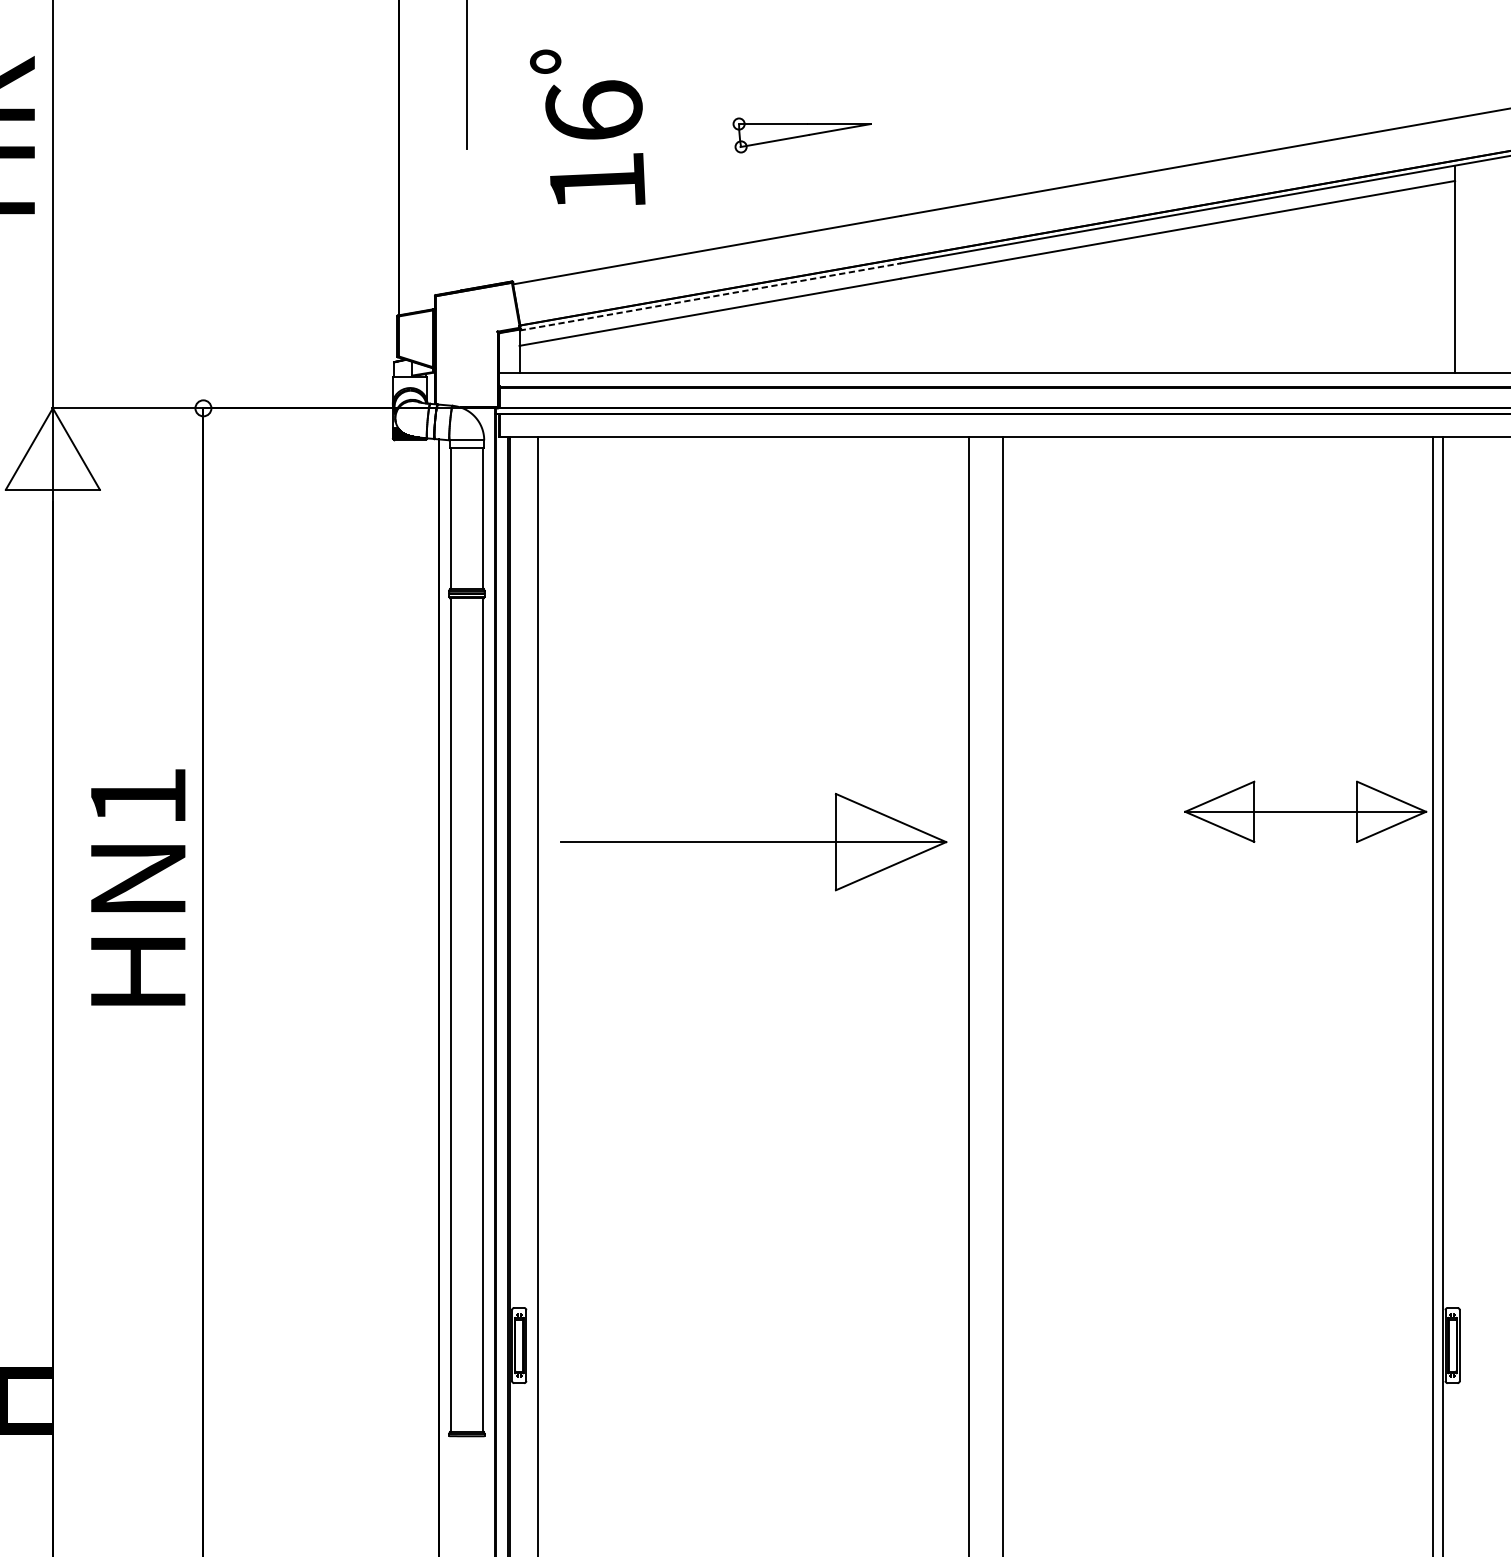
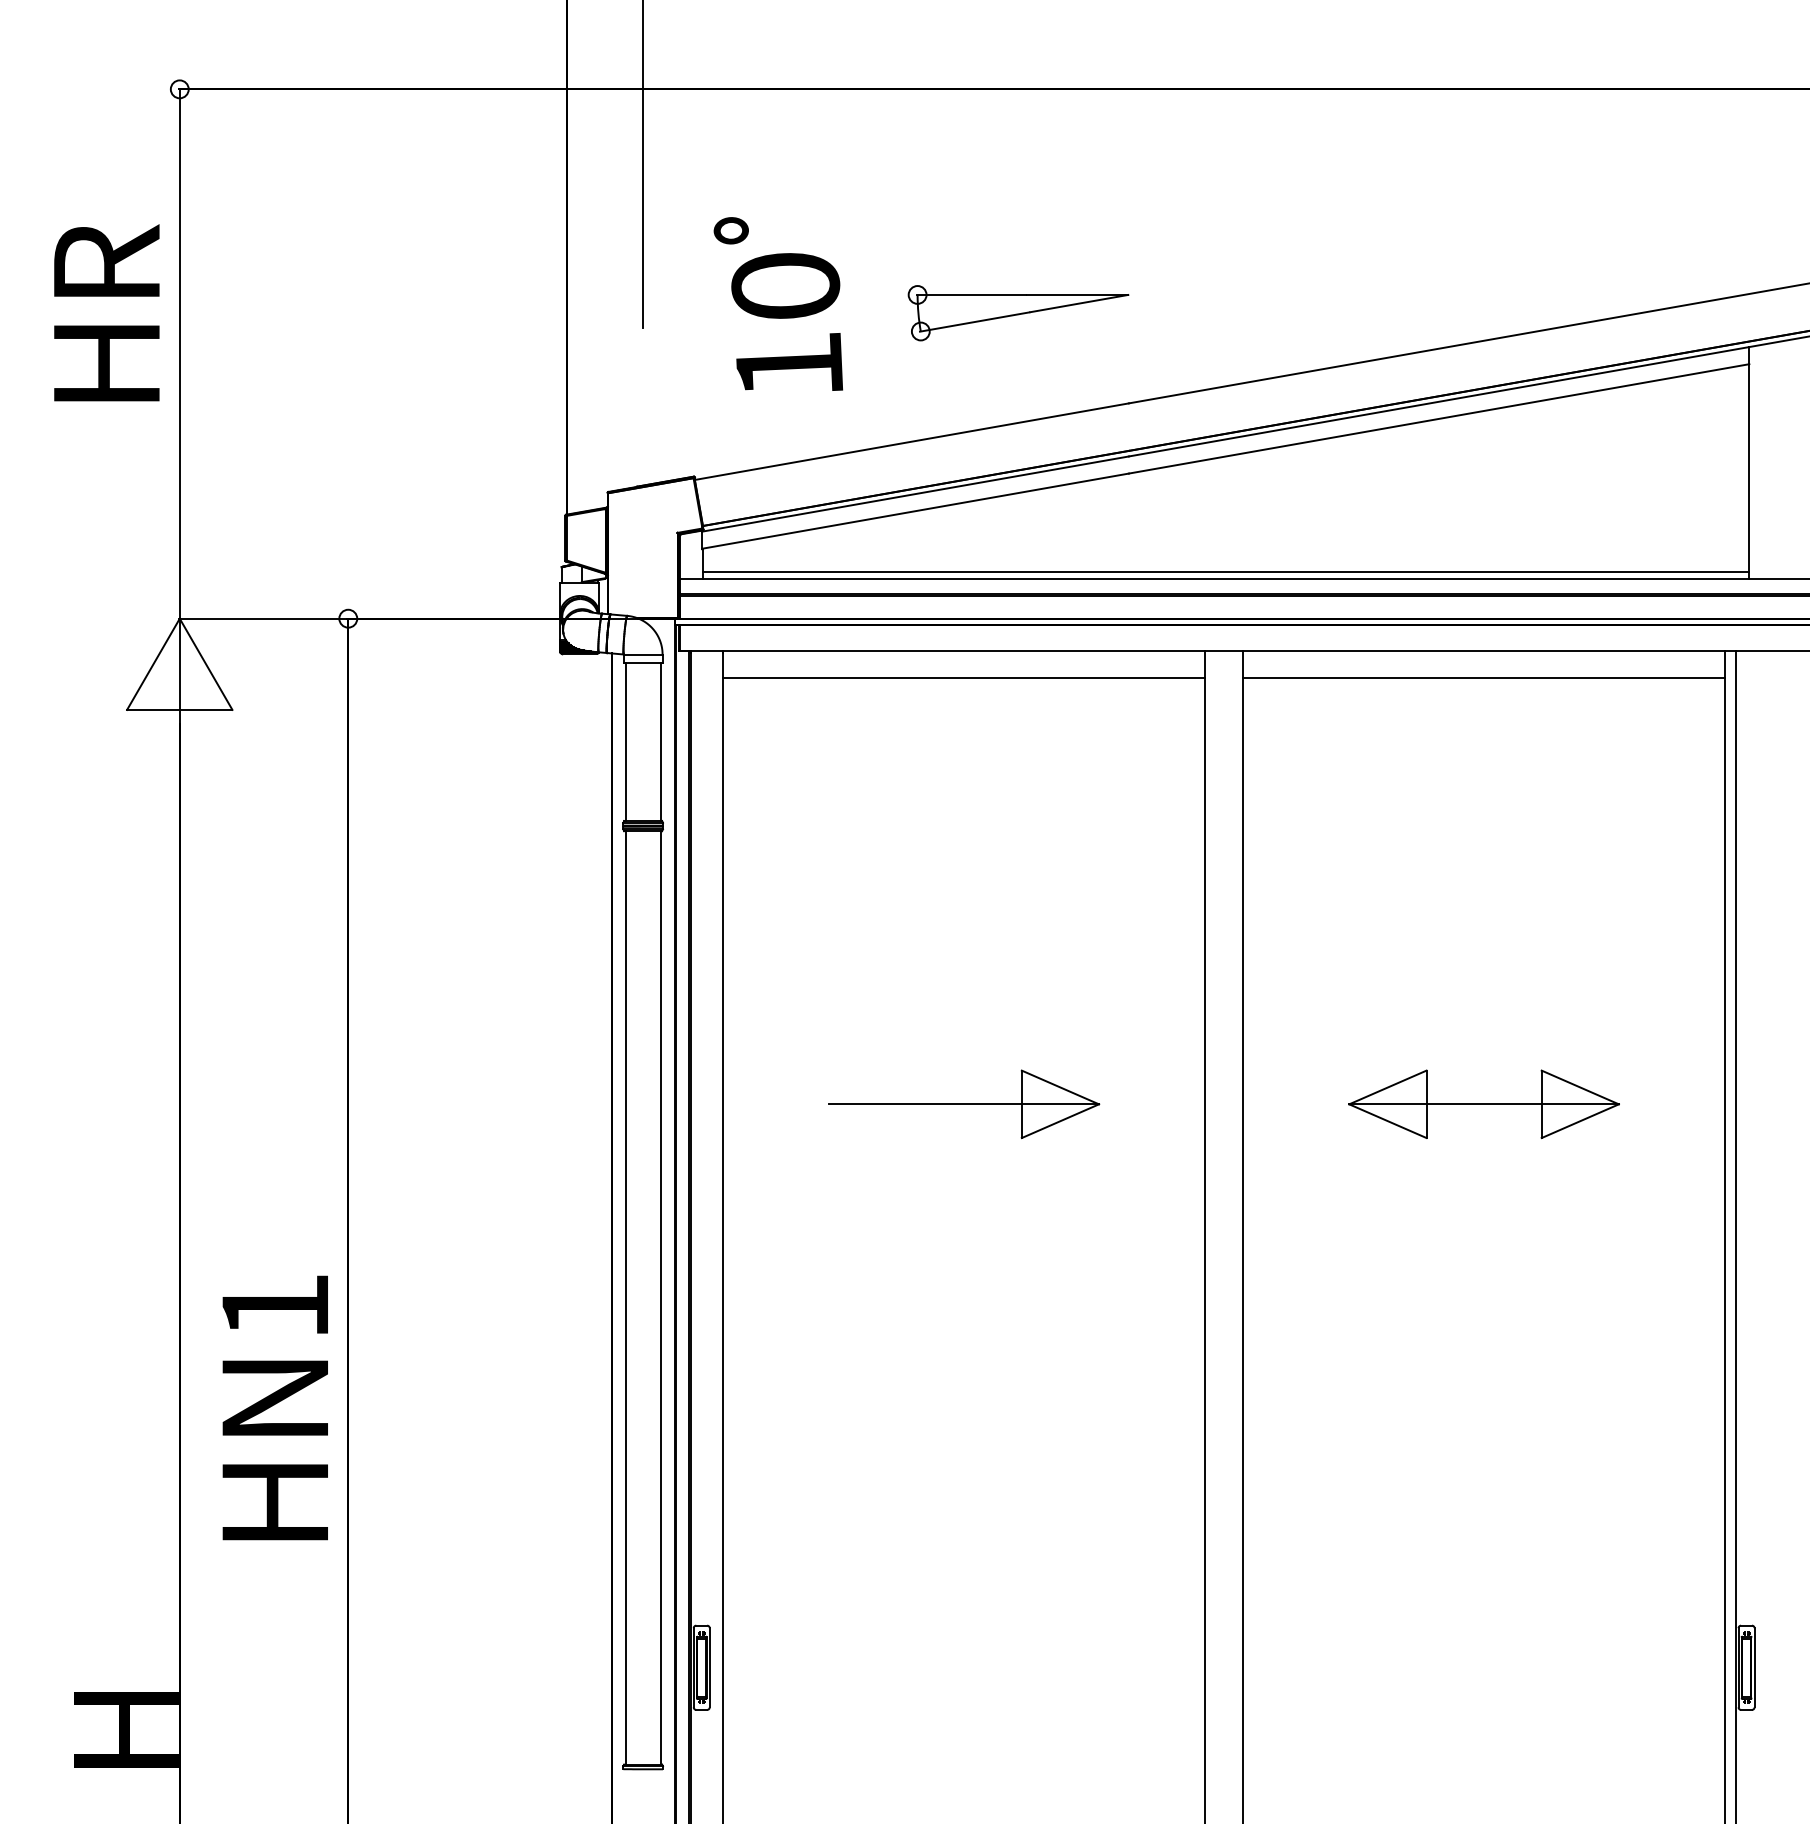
text: (594, 109) -> (785, 284), 16 -> 10
part: (802, 135) -> (1018, 313), size x1.43
line: (710, 297) -> (915, 494), dashed -> solid
line: (987, 367) -> (1225, 572), added
line: (753, 460) -> (964, 677), added
line: (1218, 460) -> (1484, 677), added
part: (1305, 811) -> (1483, 1104), moved
part: (753, 842) -> (964, 1104), size x0.62
text: (137, 887) -> (274, 1407), moved

